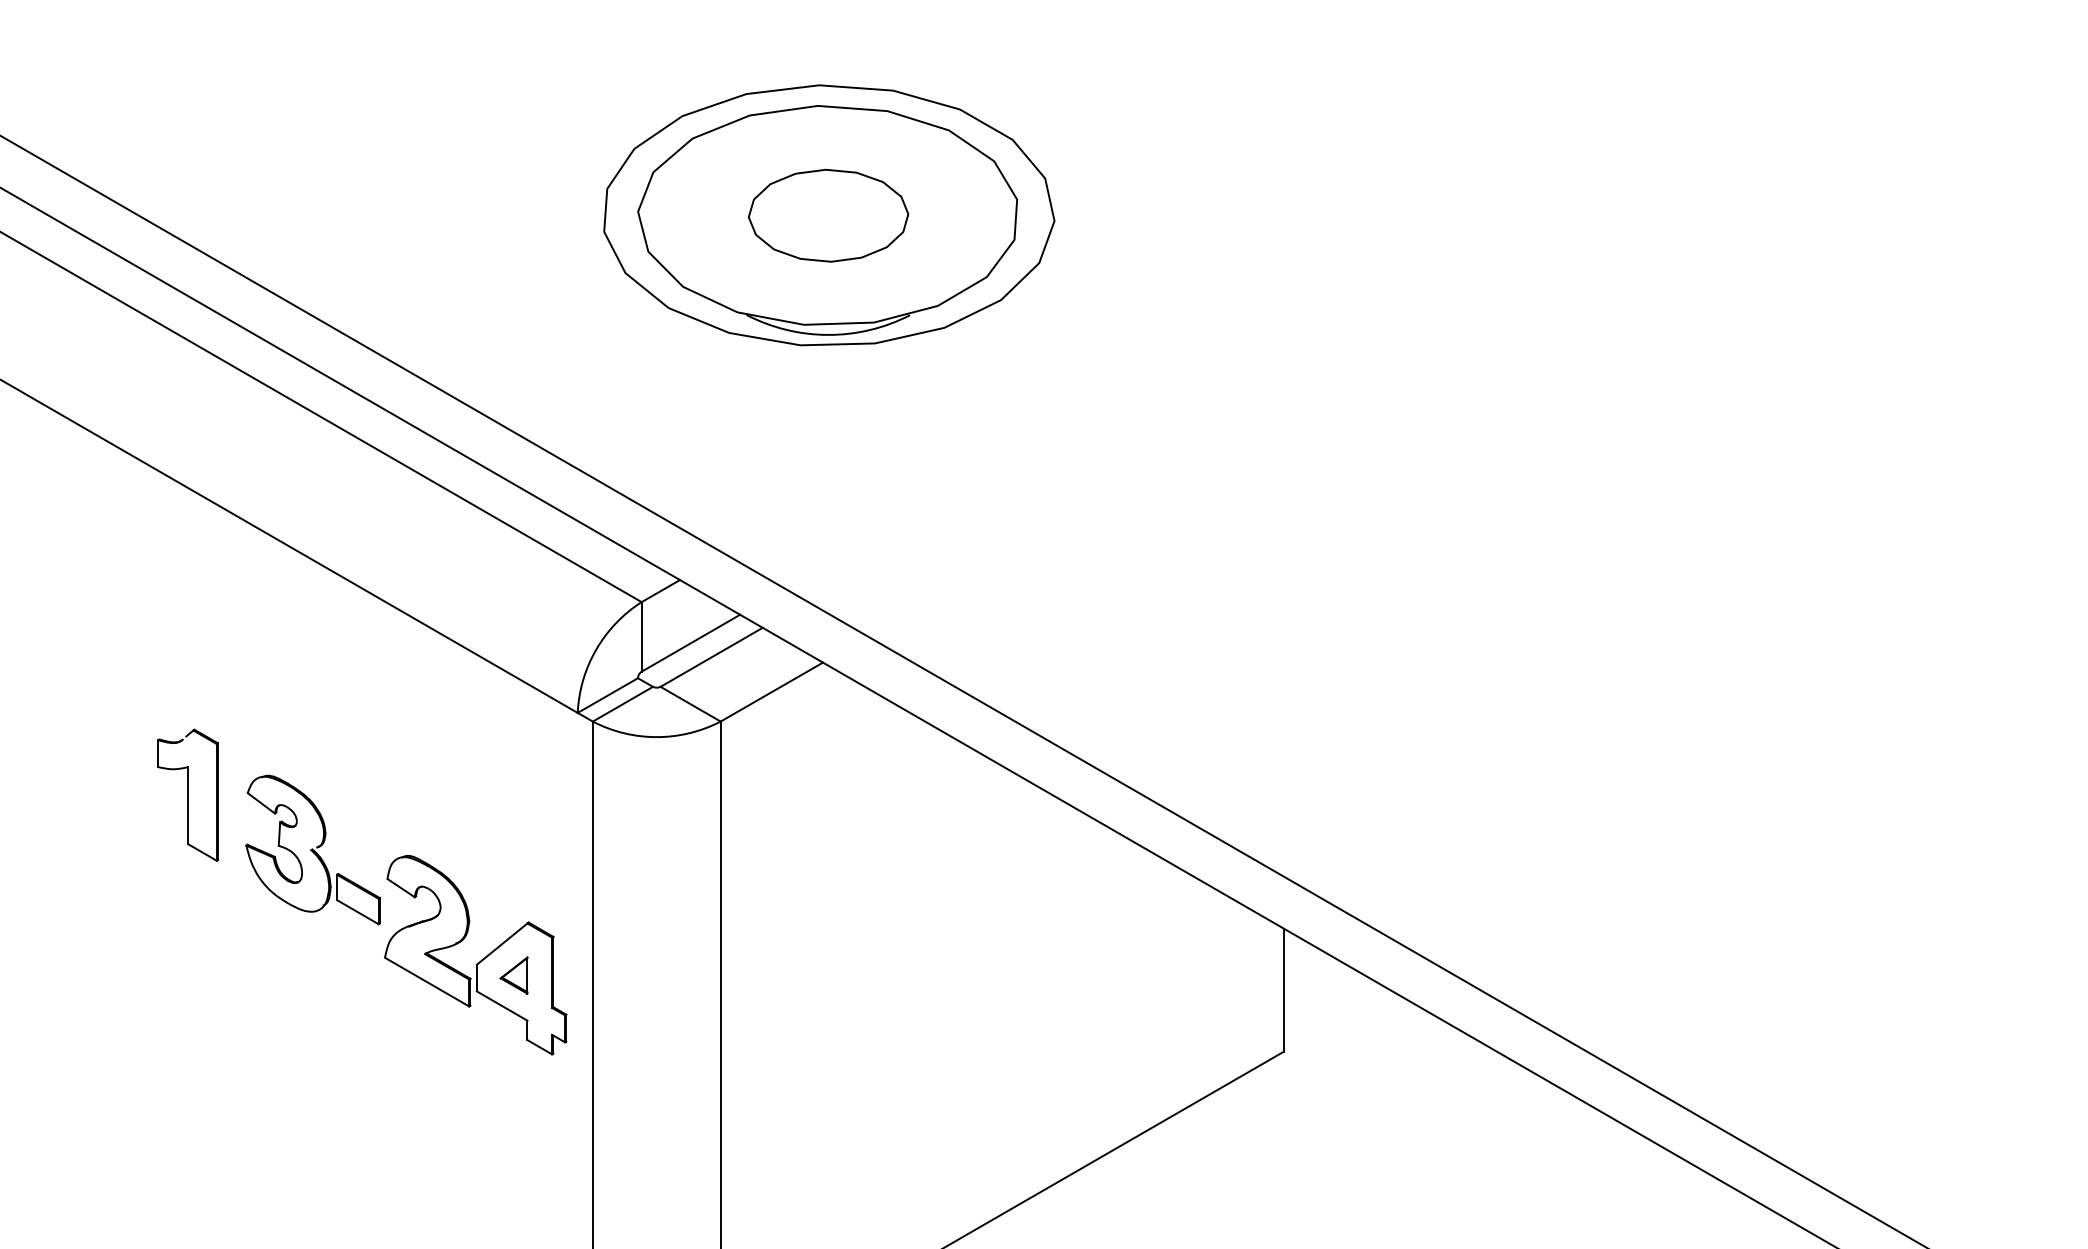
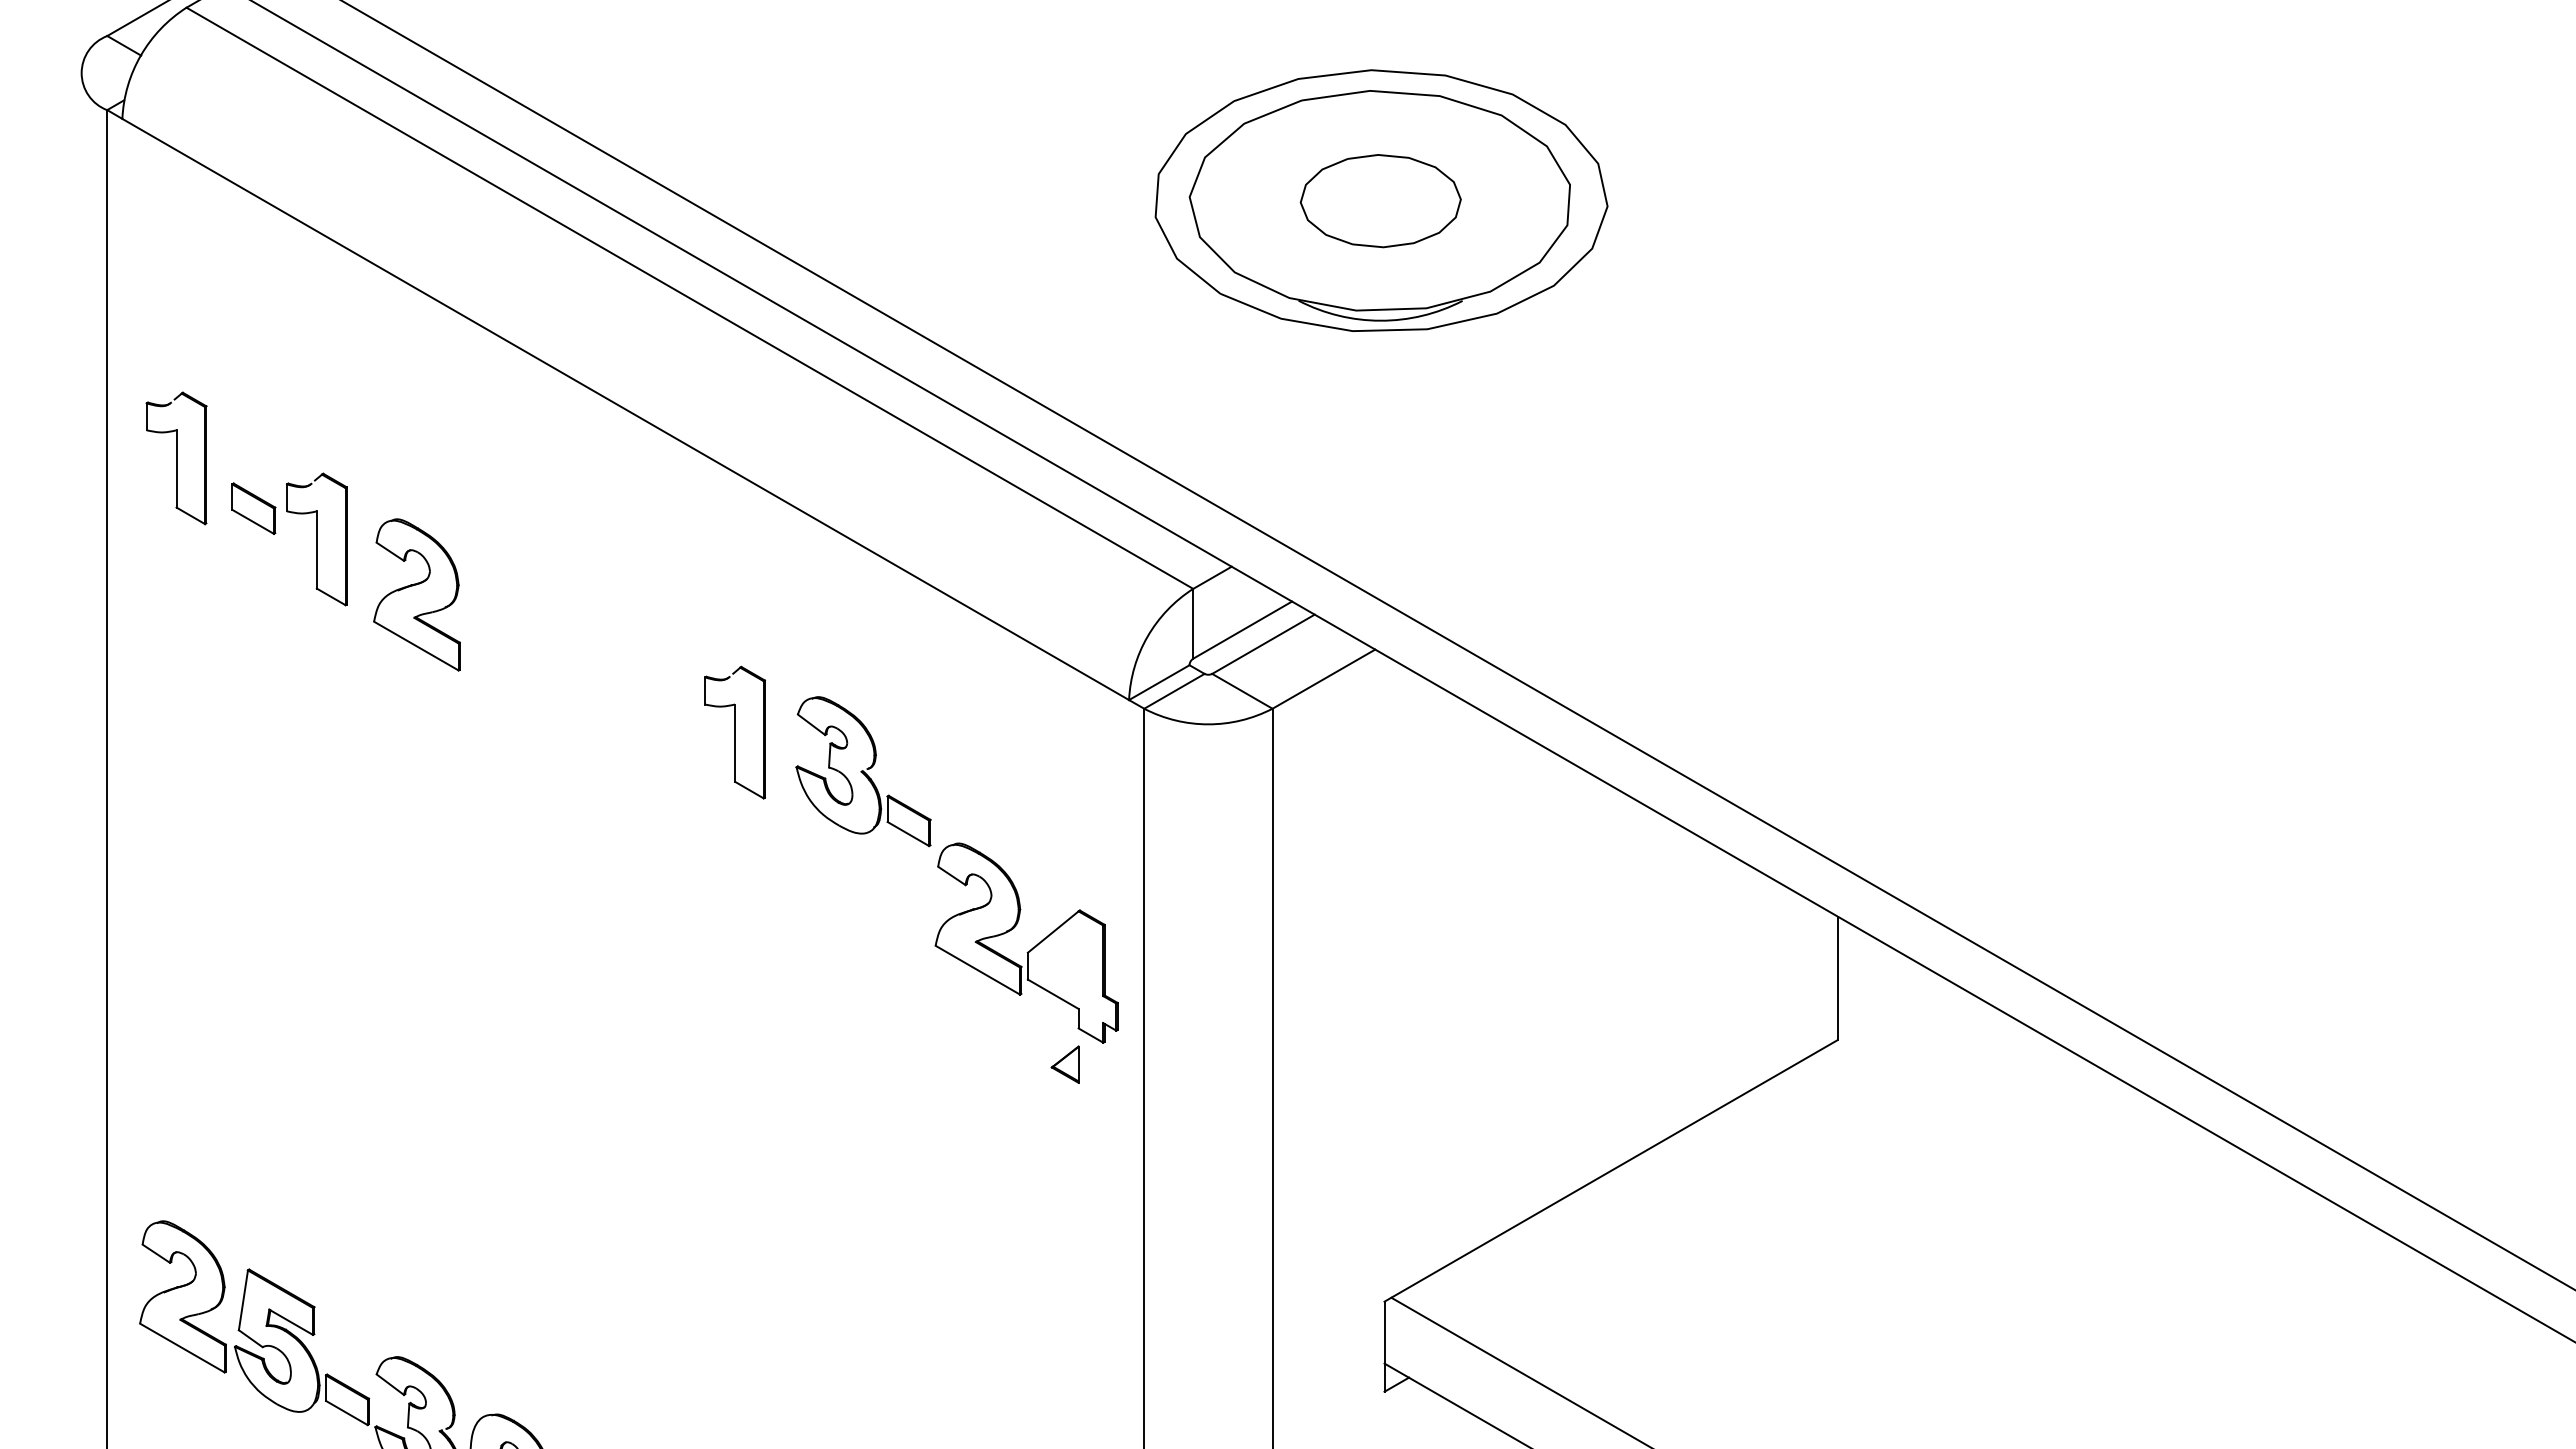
part: (187, 795) -> (734, 732), moved
part: (313, 849) -> (863, 771), moved
part: (513, 975) -> (1064, 1064), moved

